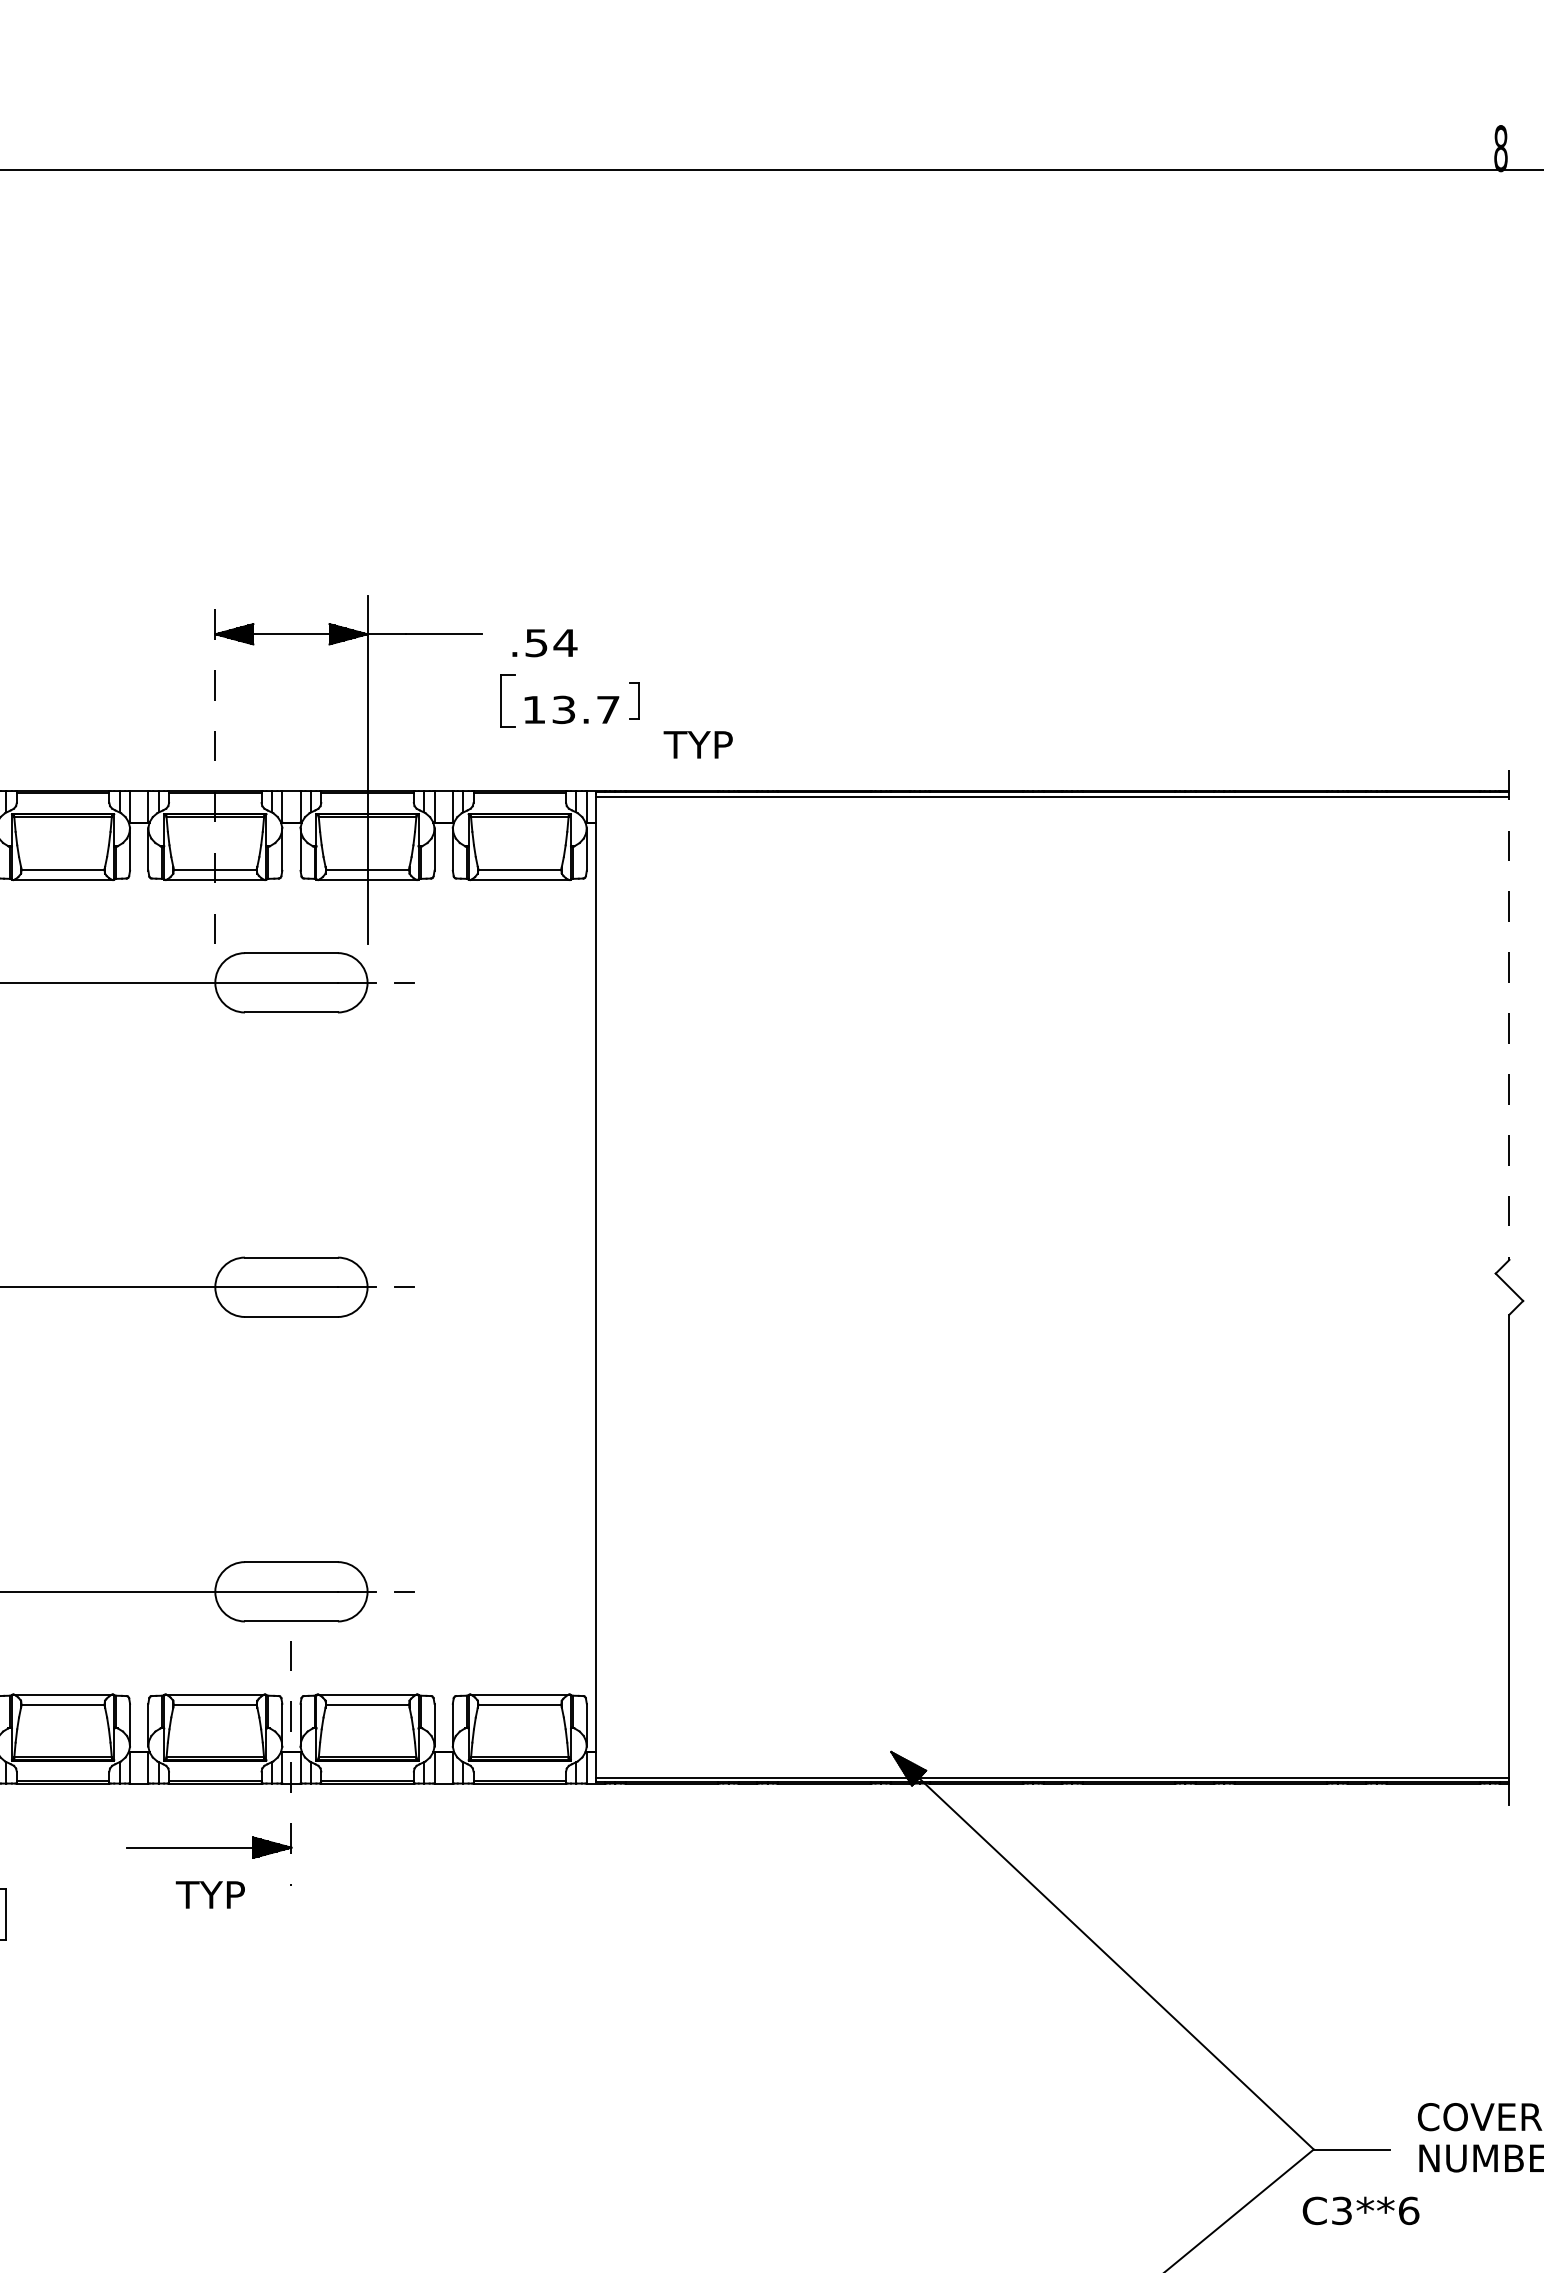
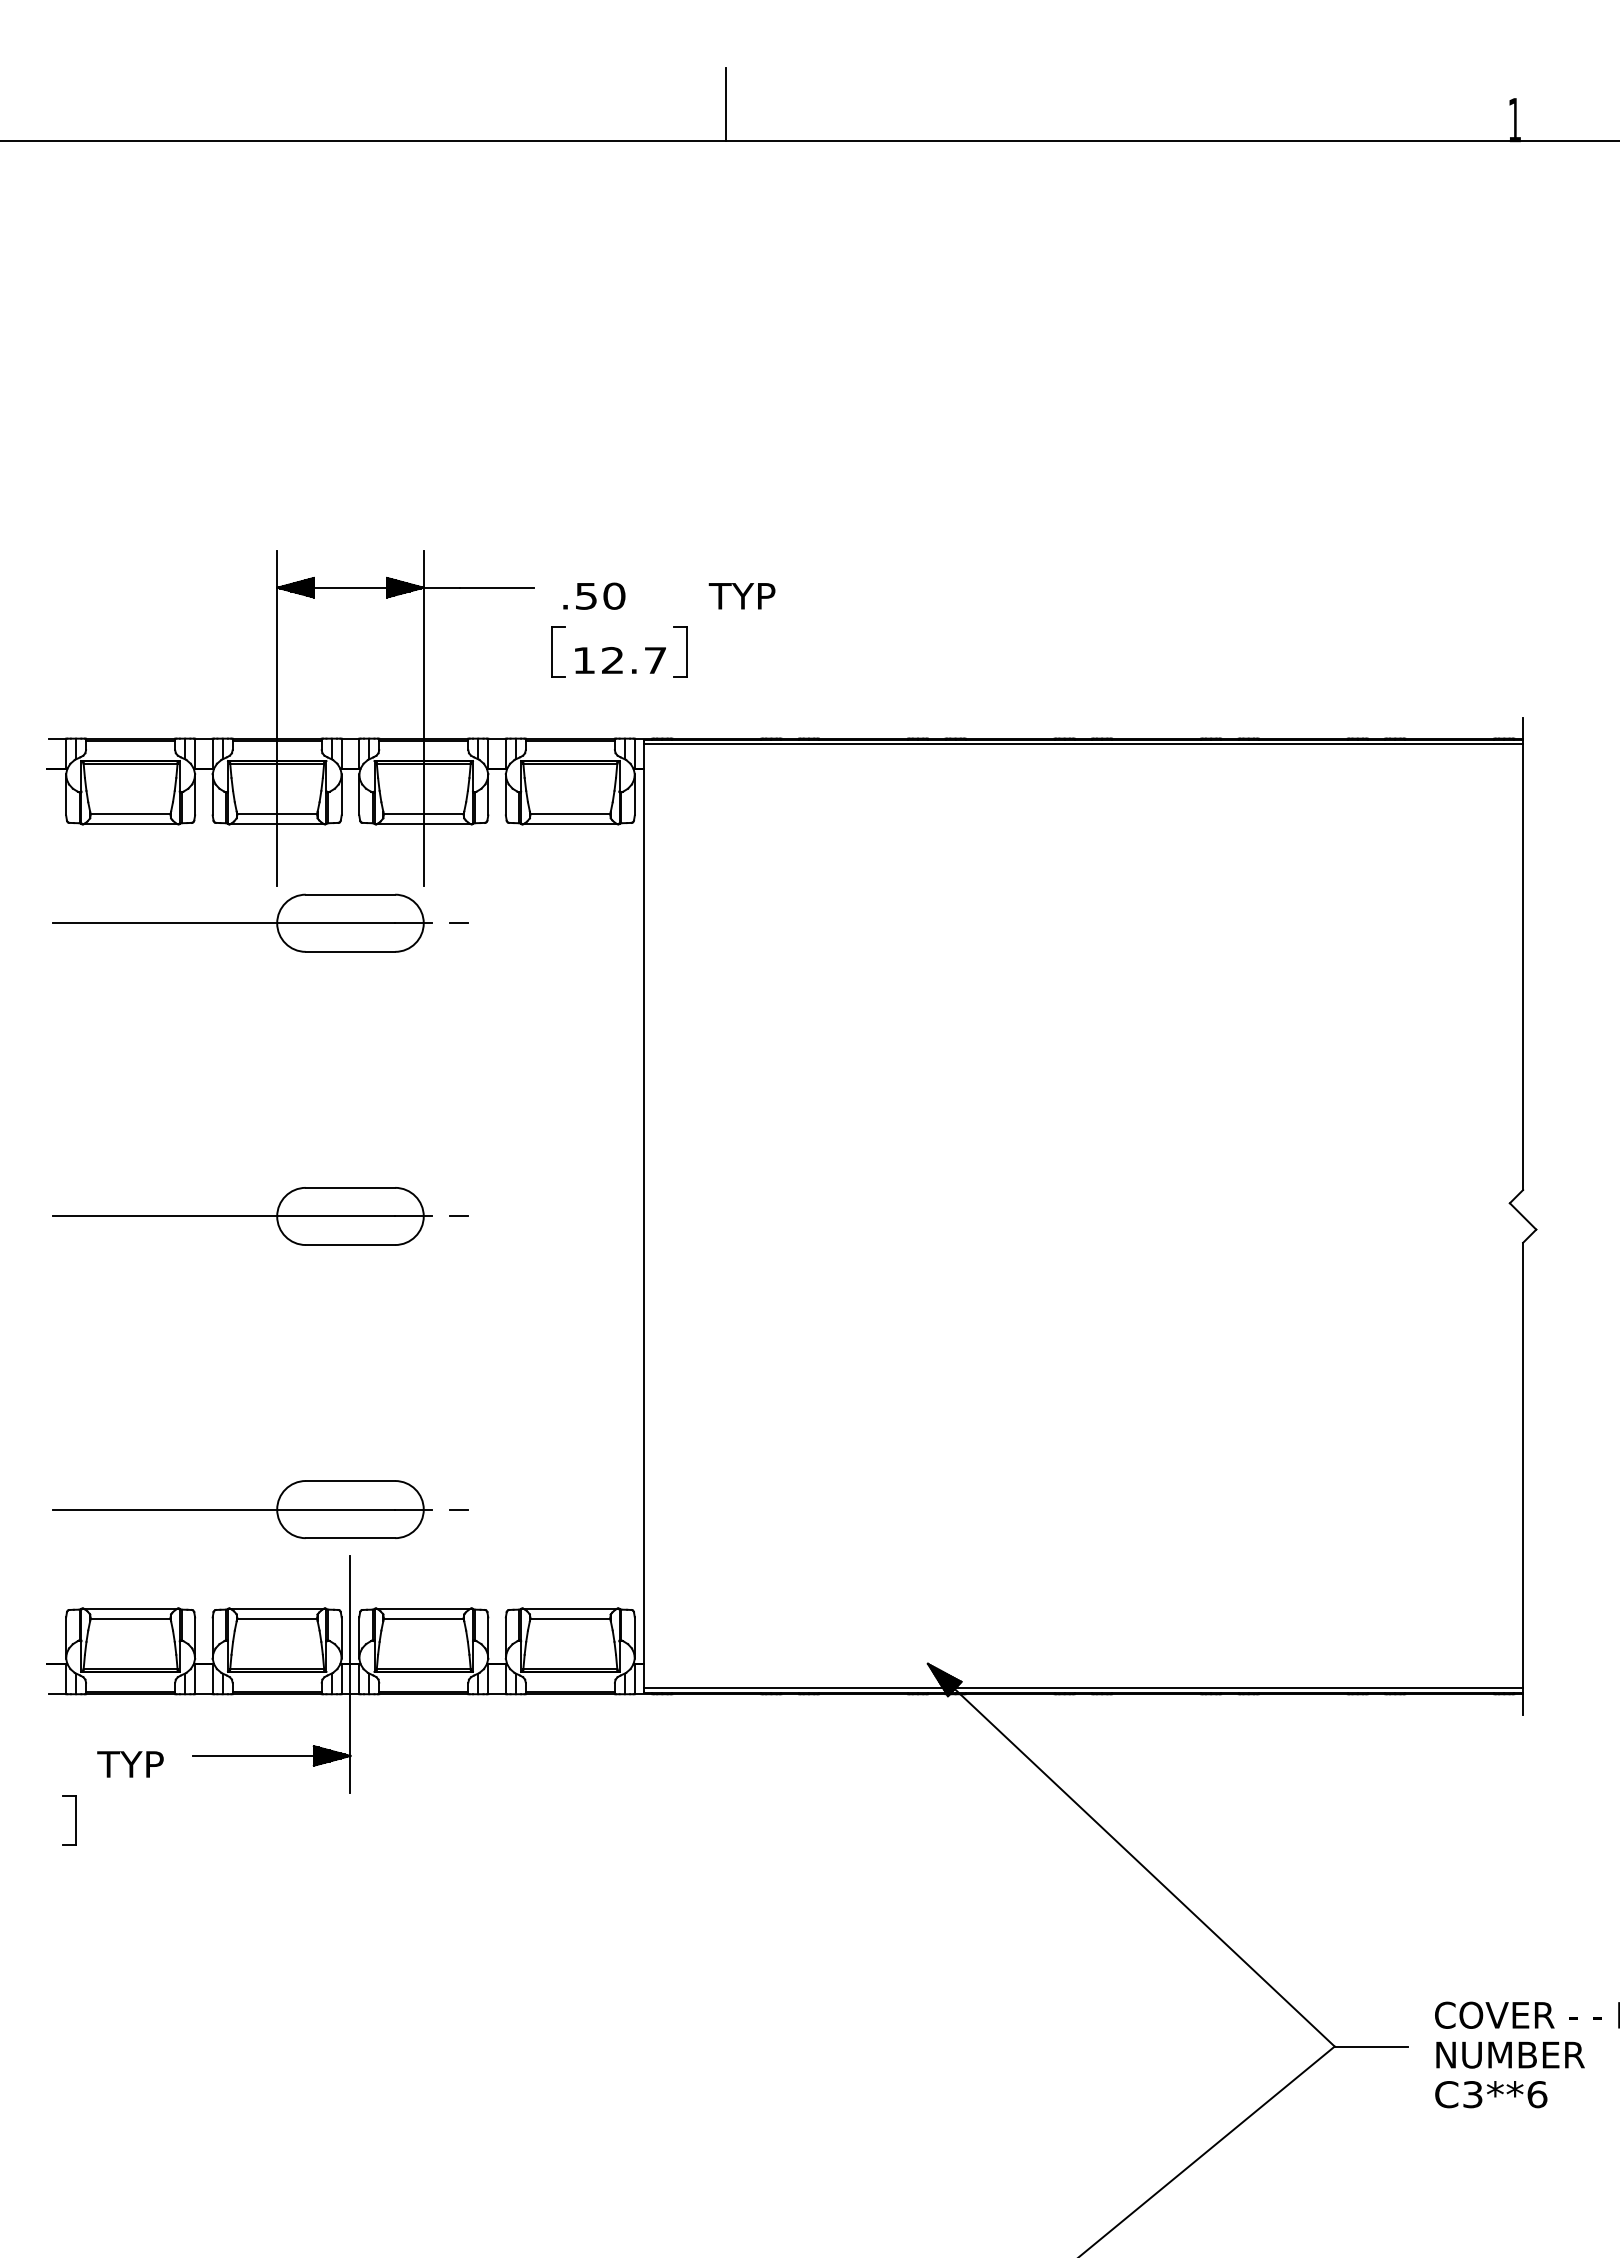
line: (682, 132) -> (726, 104), added
text: (1500, 147) -> (1514, 119), 8 -> 1
text: (564, 642) -> (613, 595), .54 -> .50
part: (634, 700) -> (680, 651), size x1.43
text: (563, 709) -> (612, 660), 13.7 -> 12.7
text: (697, 745) -> (741, 596), moved
line: (215, 770) -> (277, 718), dashed -> solid
line: (1509, 1015) -> (1523, 954), dashed -> solid
line: (291, 1764) -> (350, 1675), dashed -> solid
text: (210, 1895) -> (130, 1764), moved
text: (1361, 2210) -> (1491, 2094), moved

